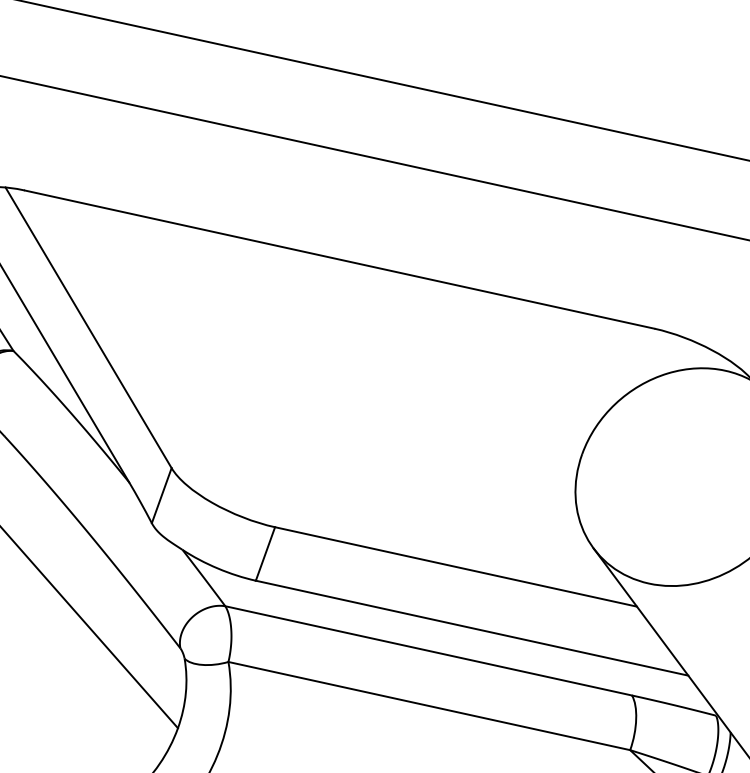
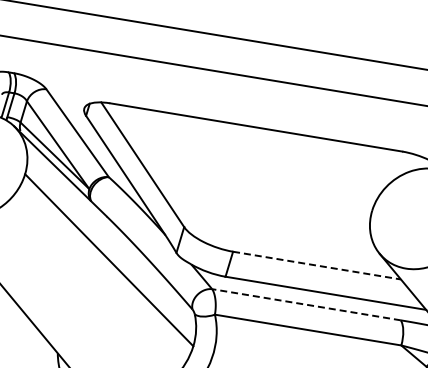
line: (457, 566) -> (317, 265), solid -> dashed
line: (428, 650) -> (306, 304), solid -> dashed

